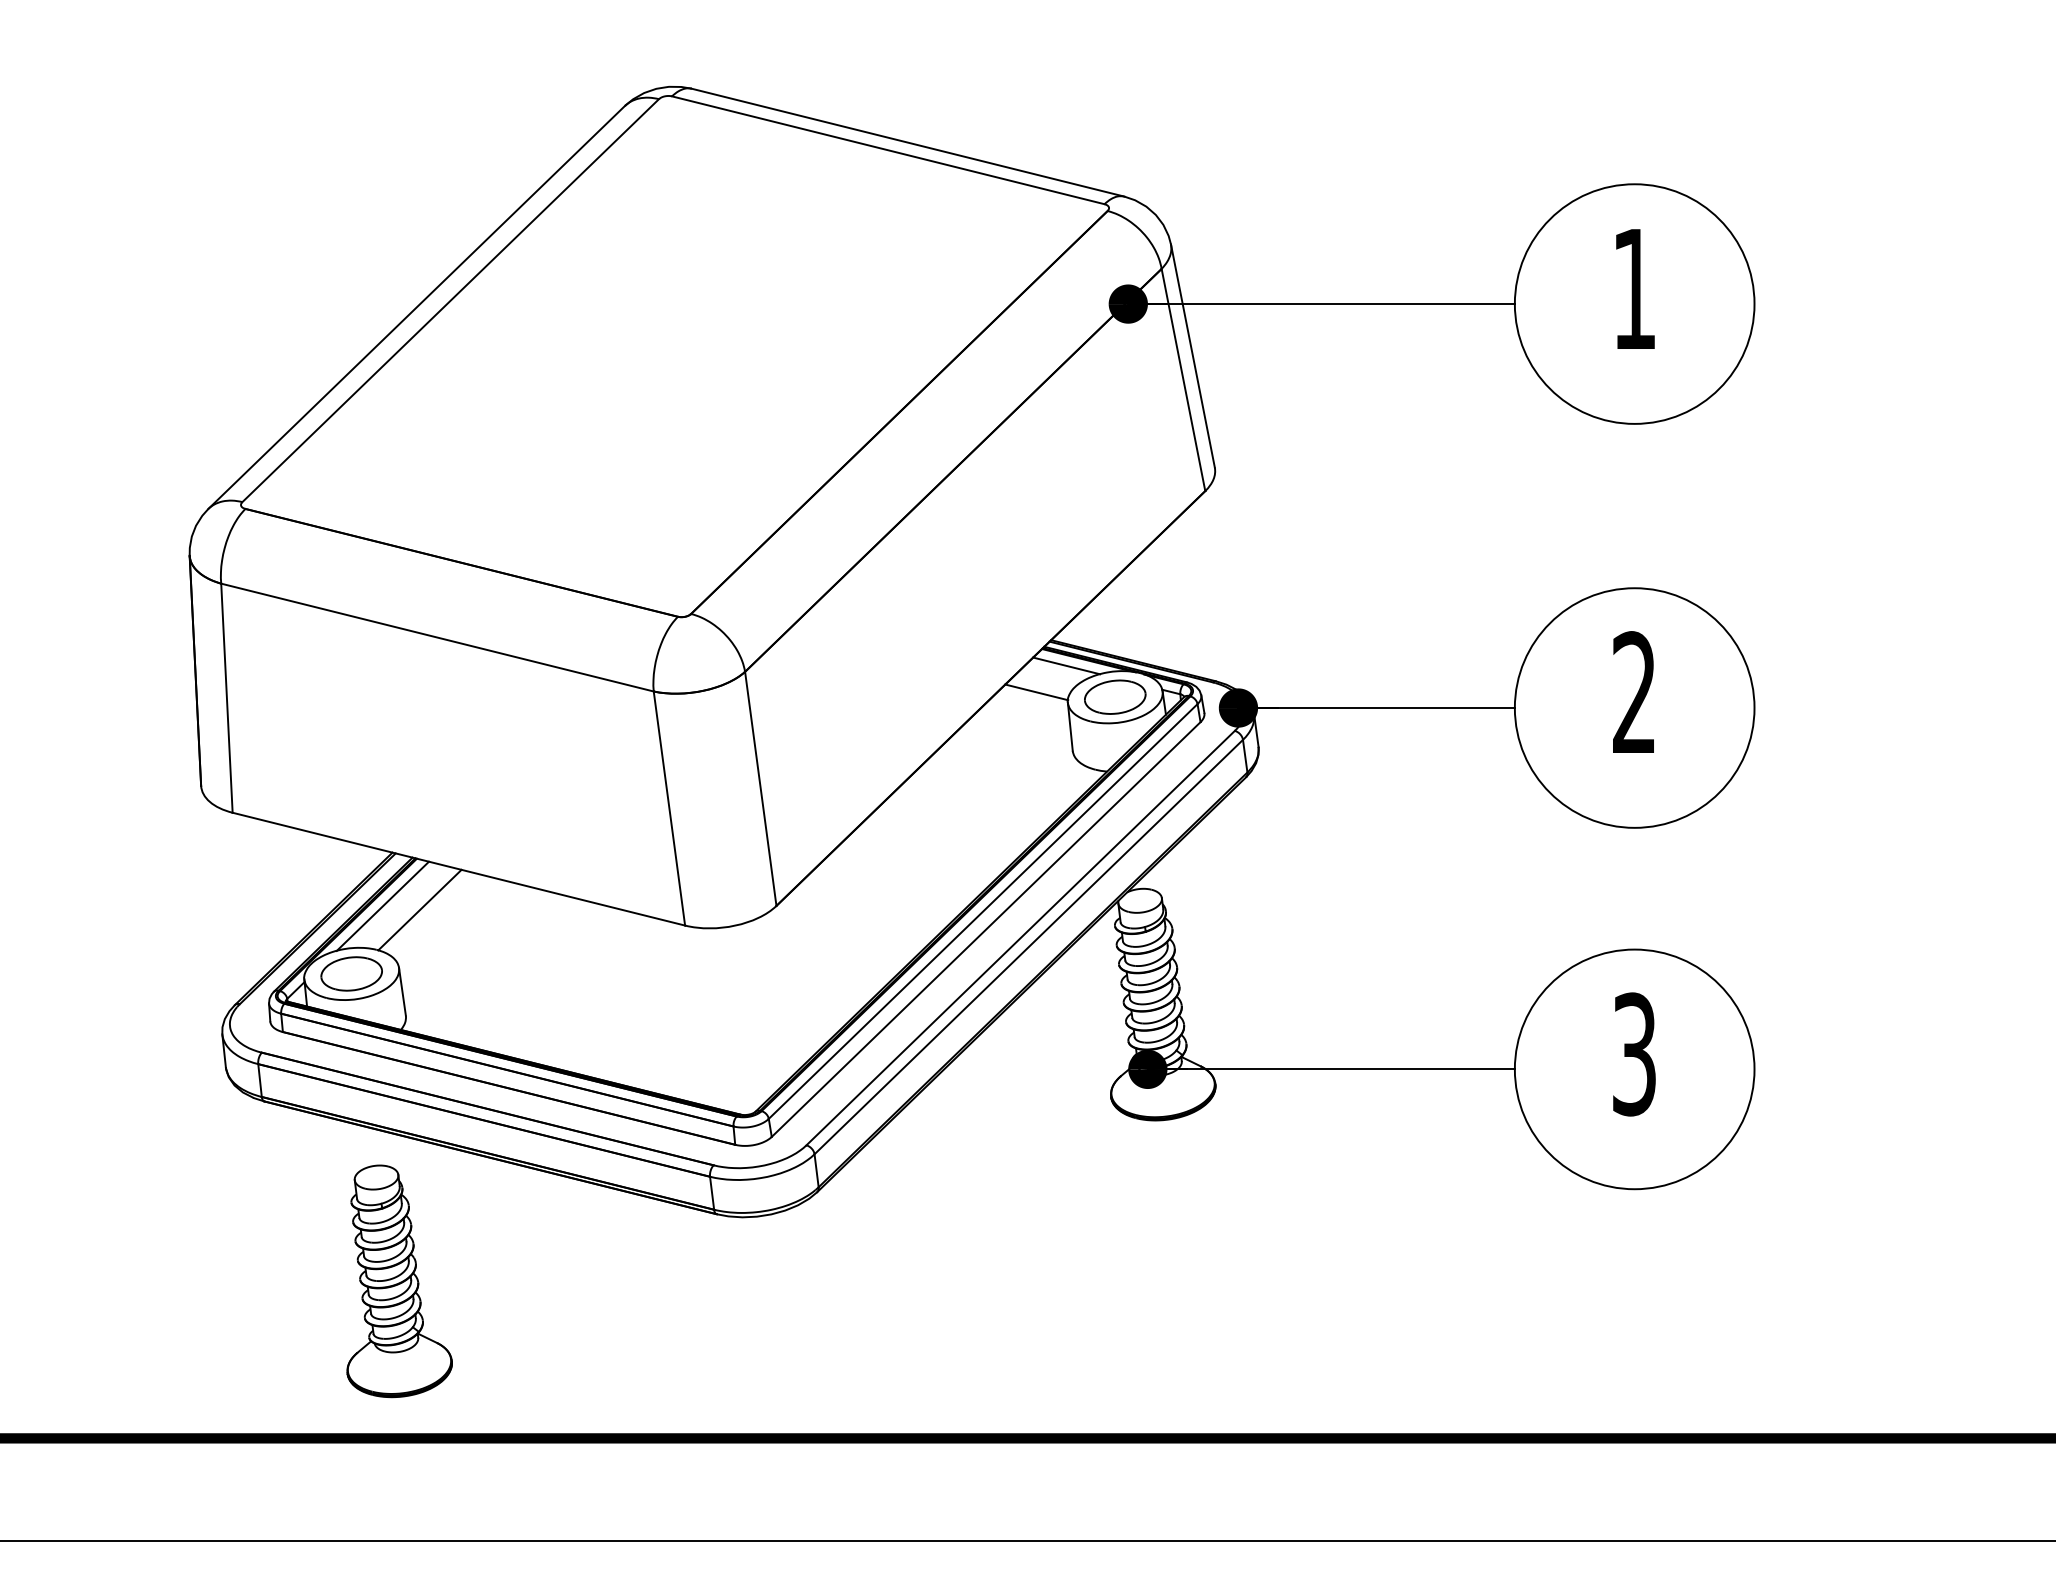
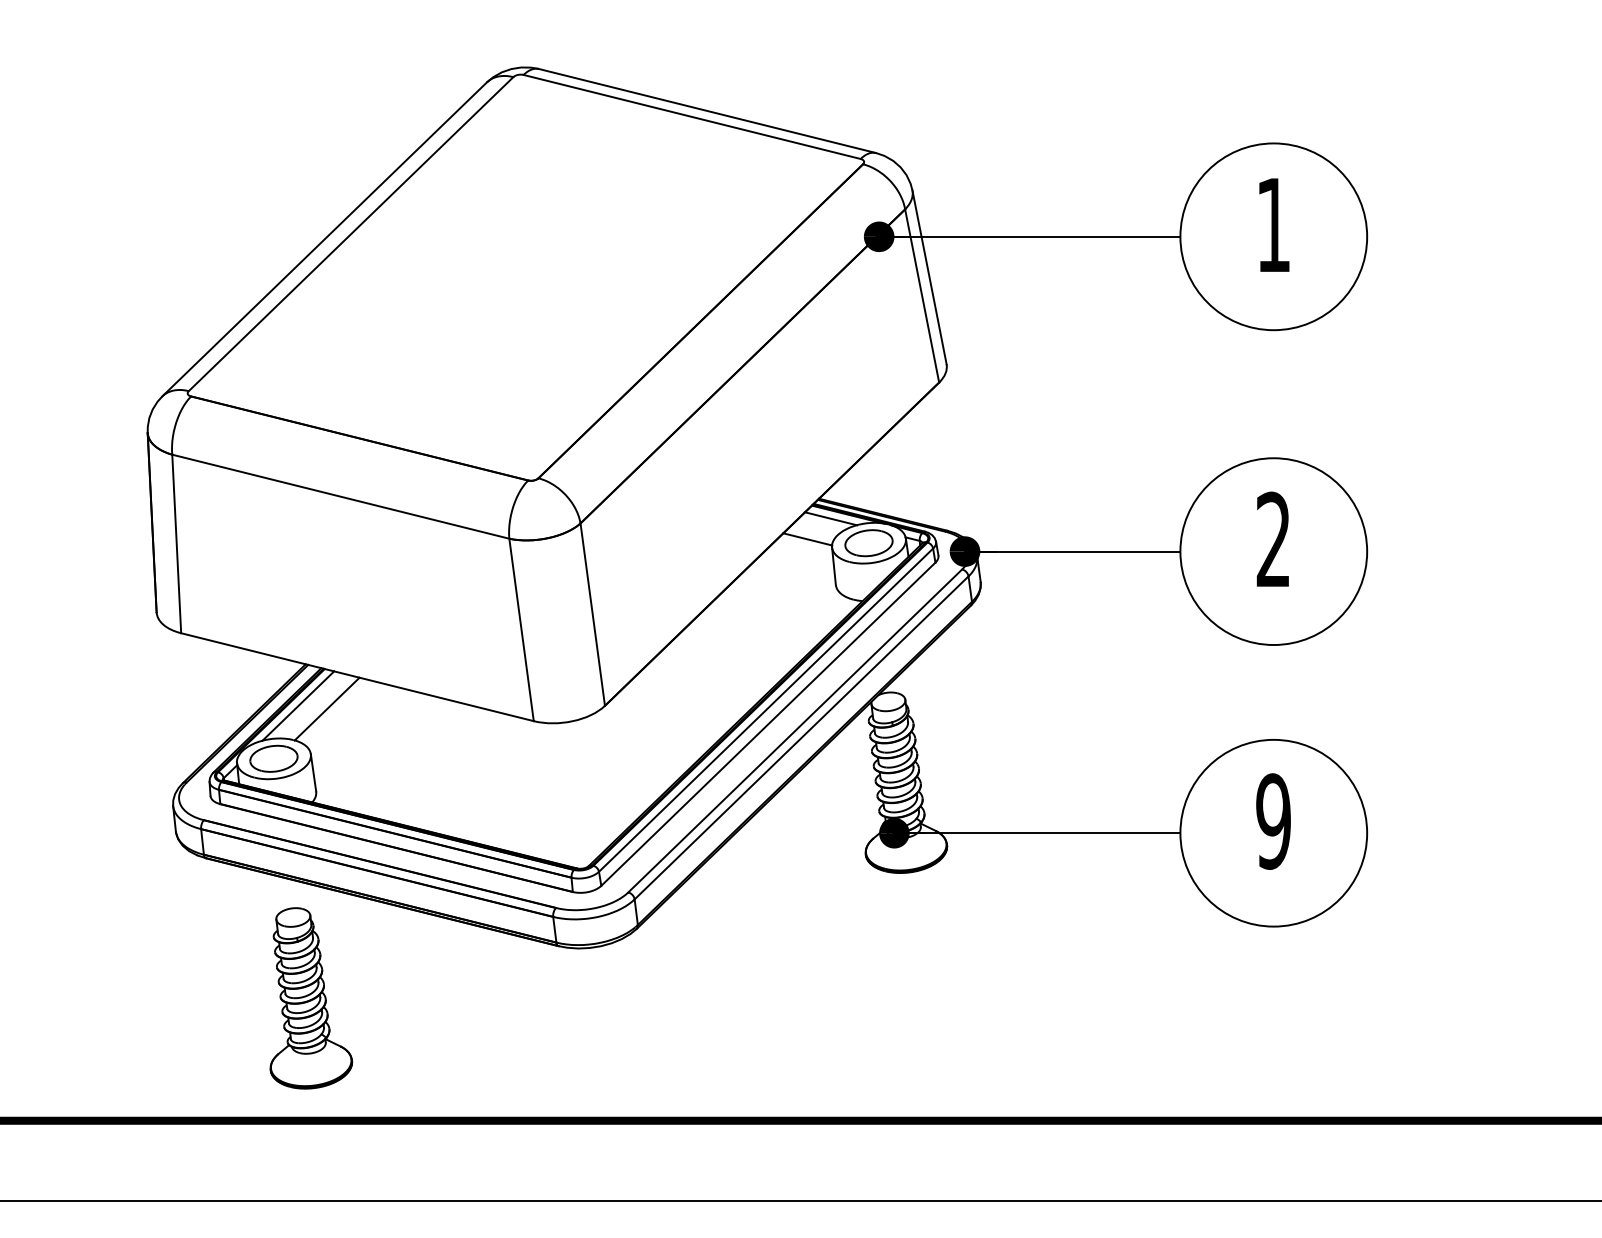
text: (1634, 1054) -> (1273, 821), 3 -> 9

